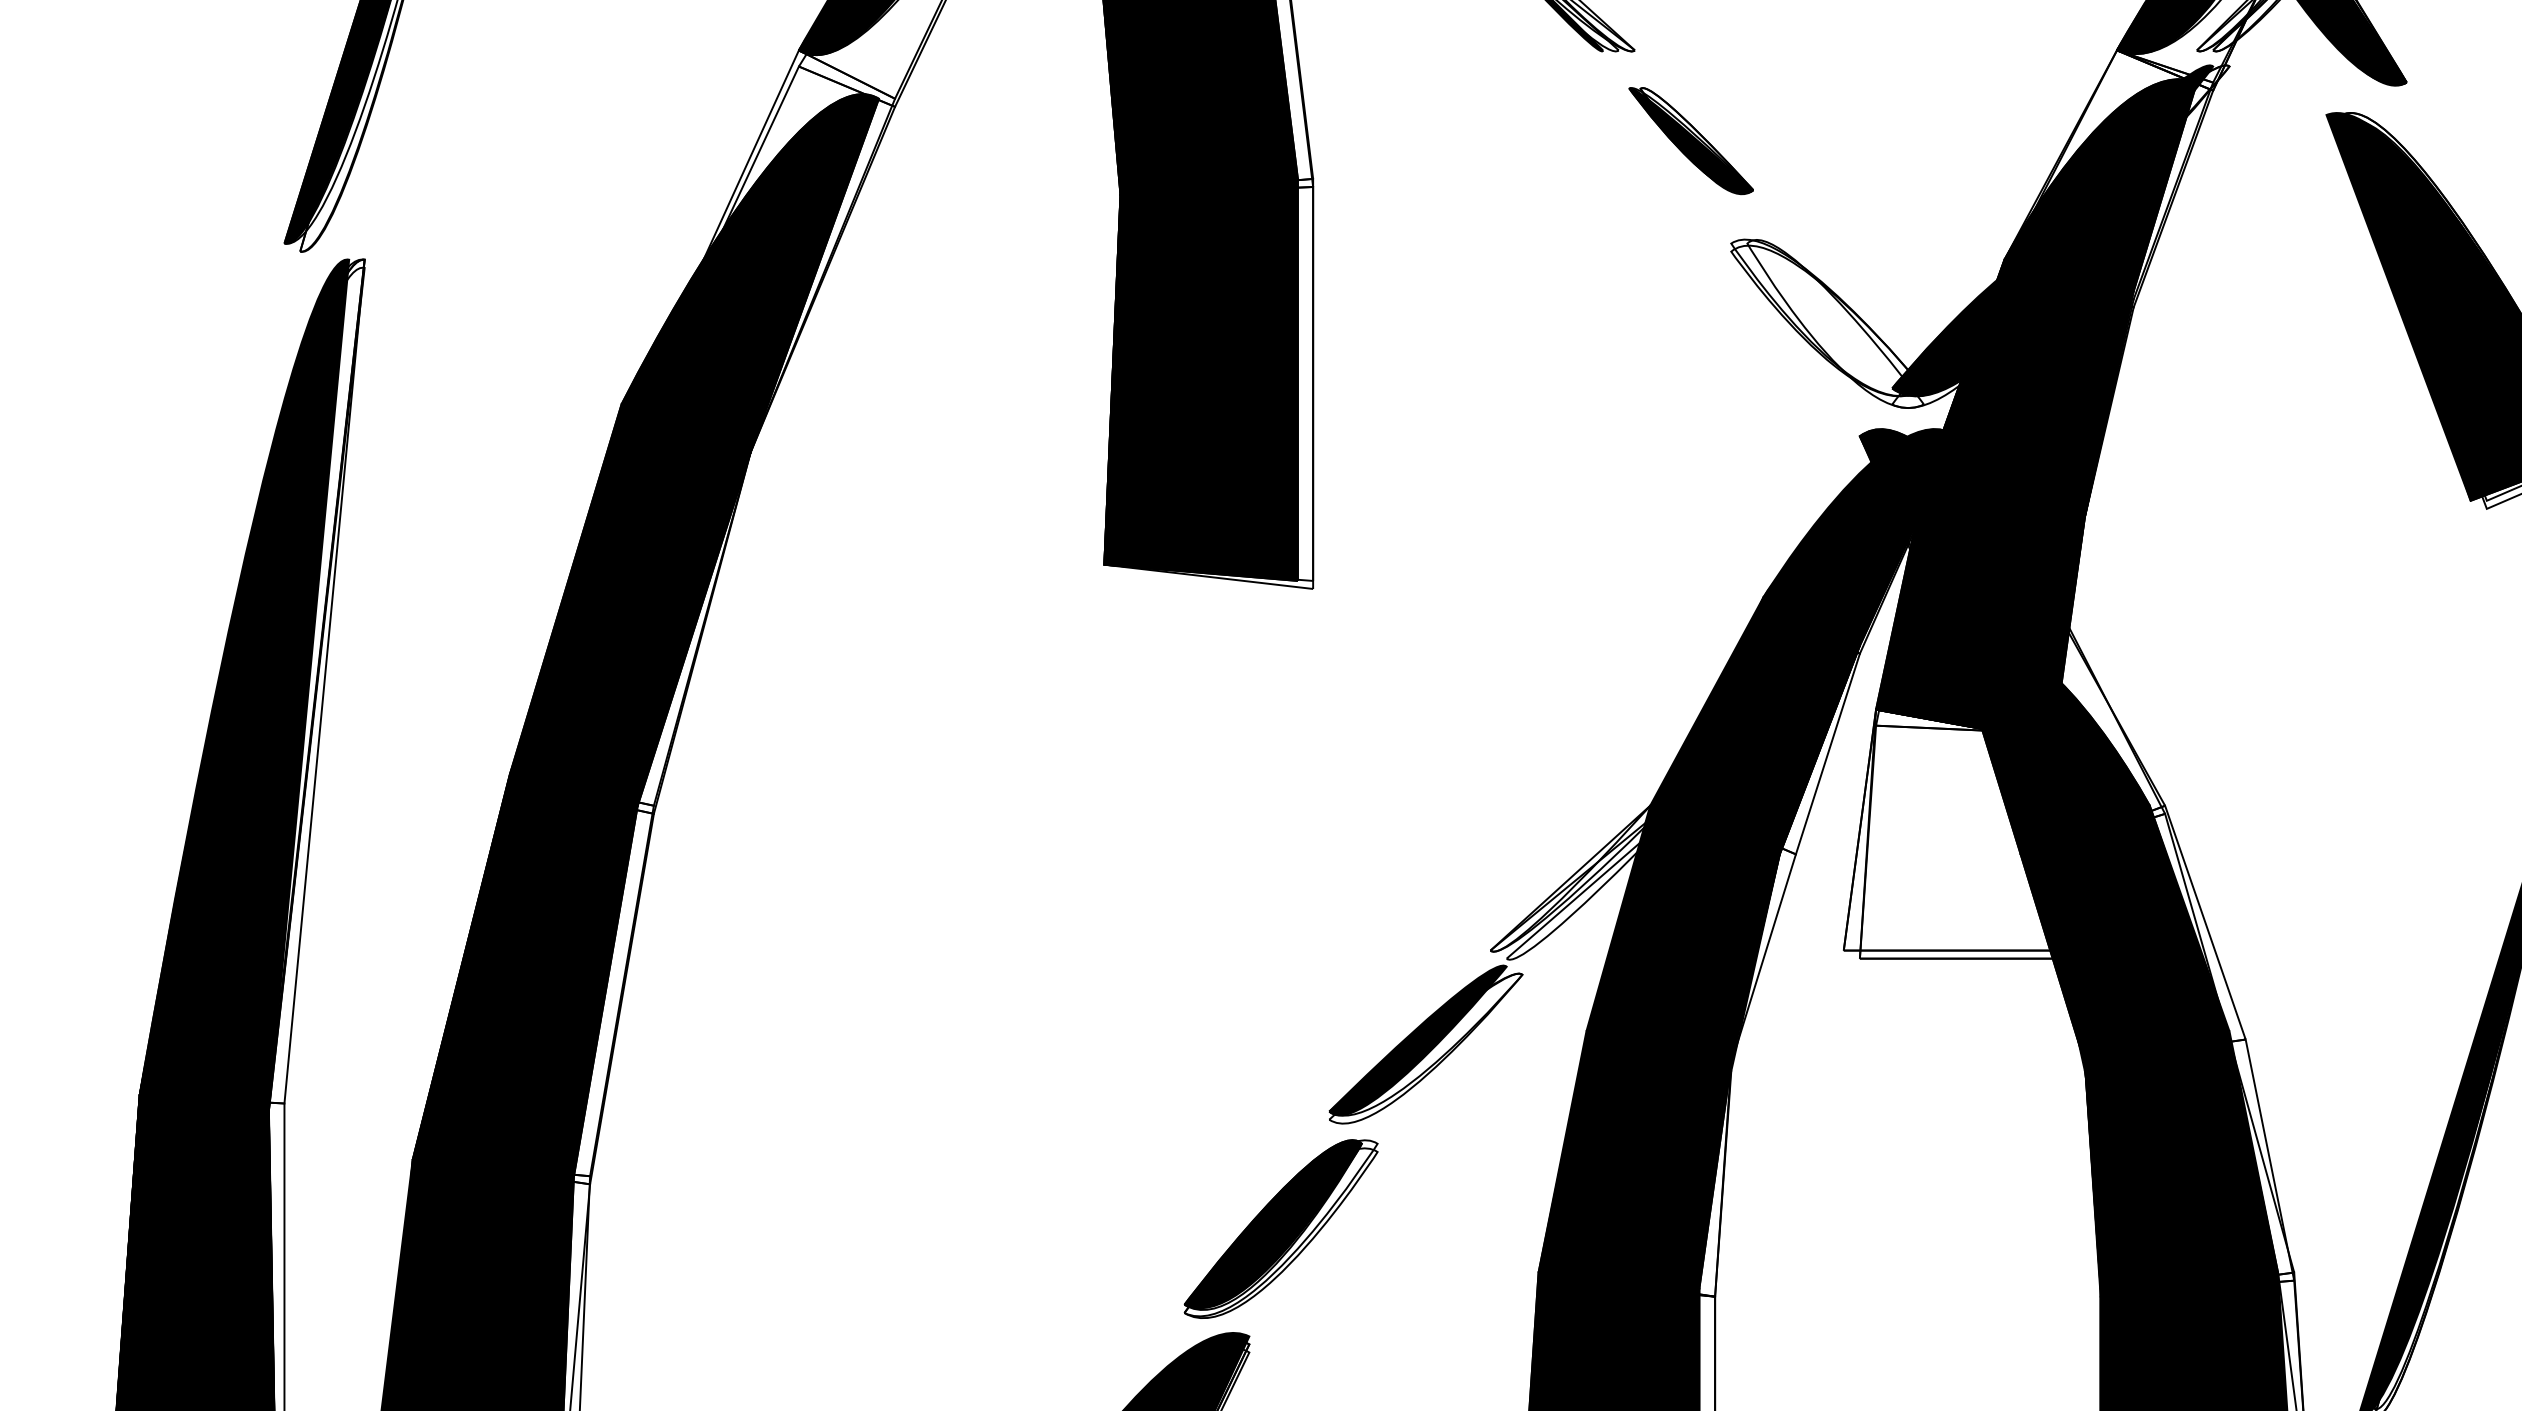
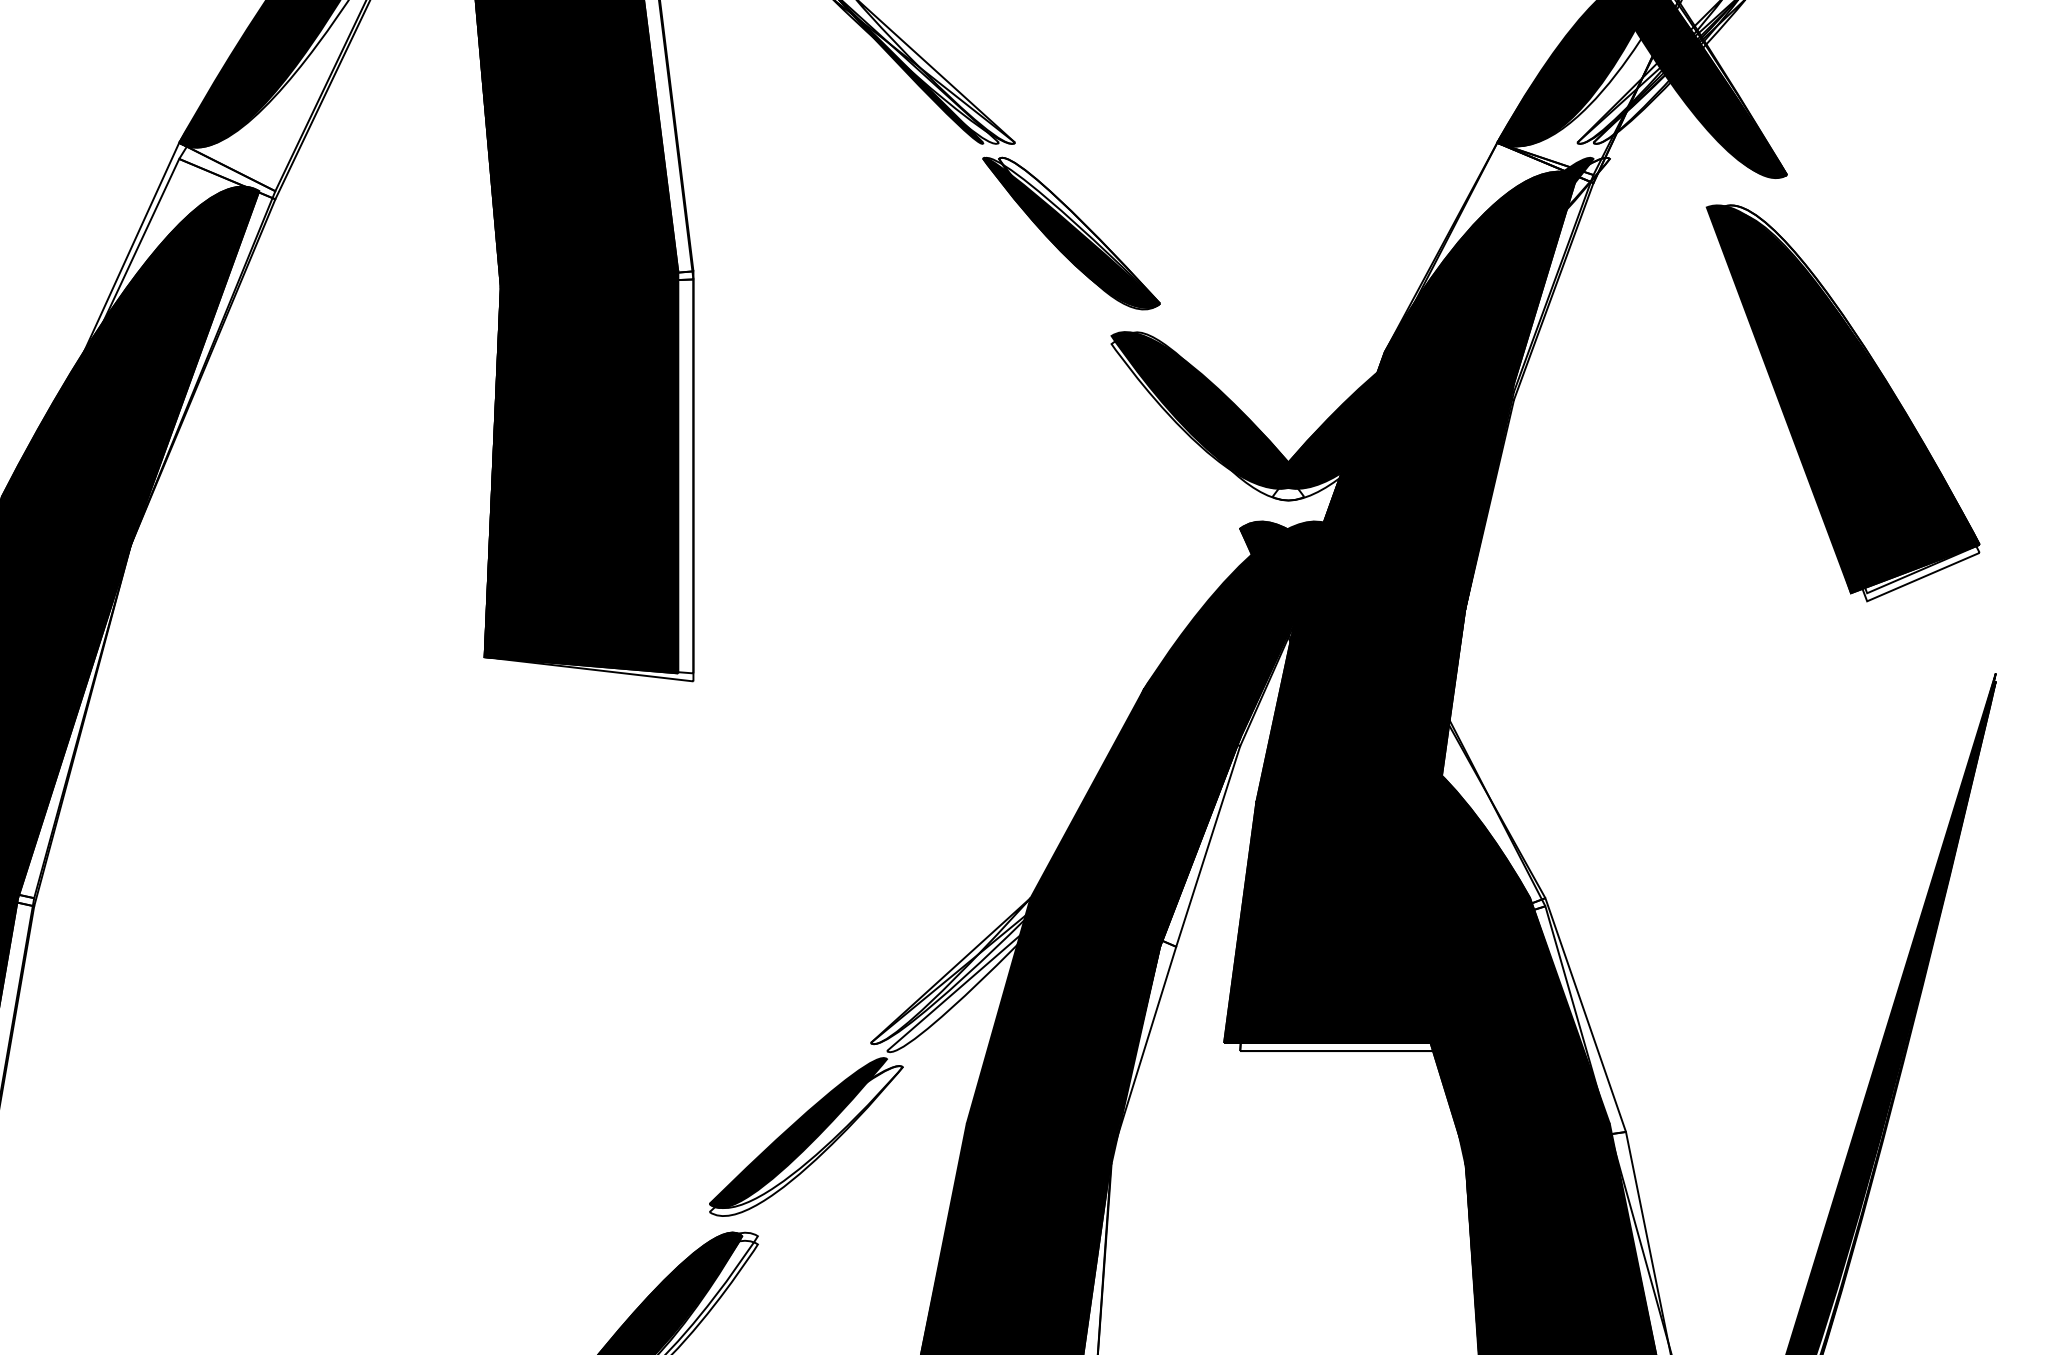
part: (1691, 140) -> (1071, 232), size x1.43
fill: (1827, 317) -> (1207, 409), added
fill: (1948, 829) -> (1328, 921), added

